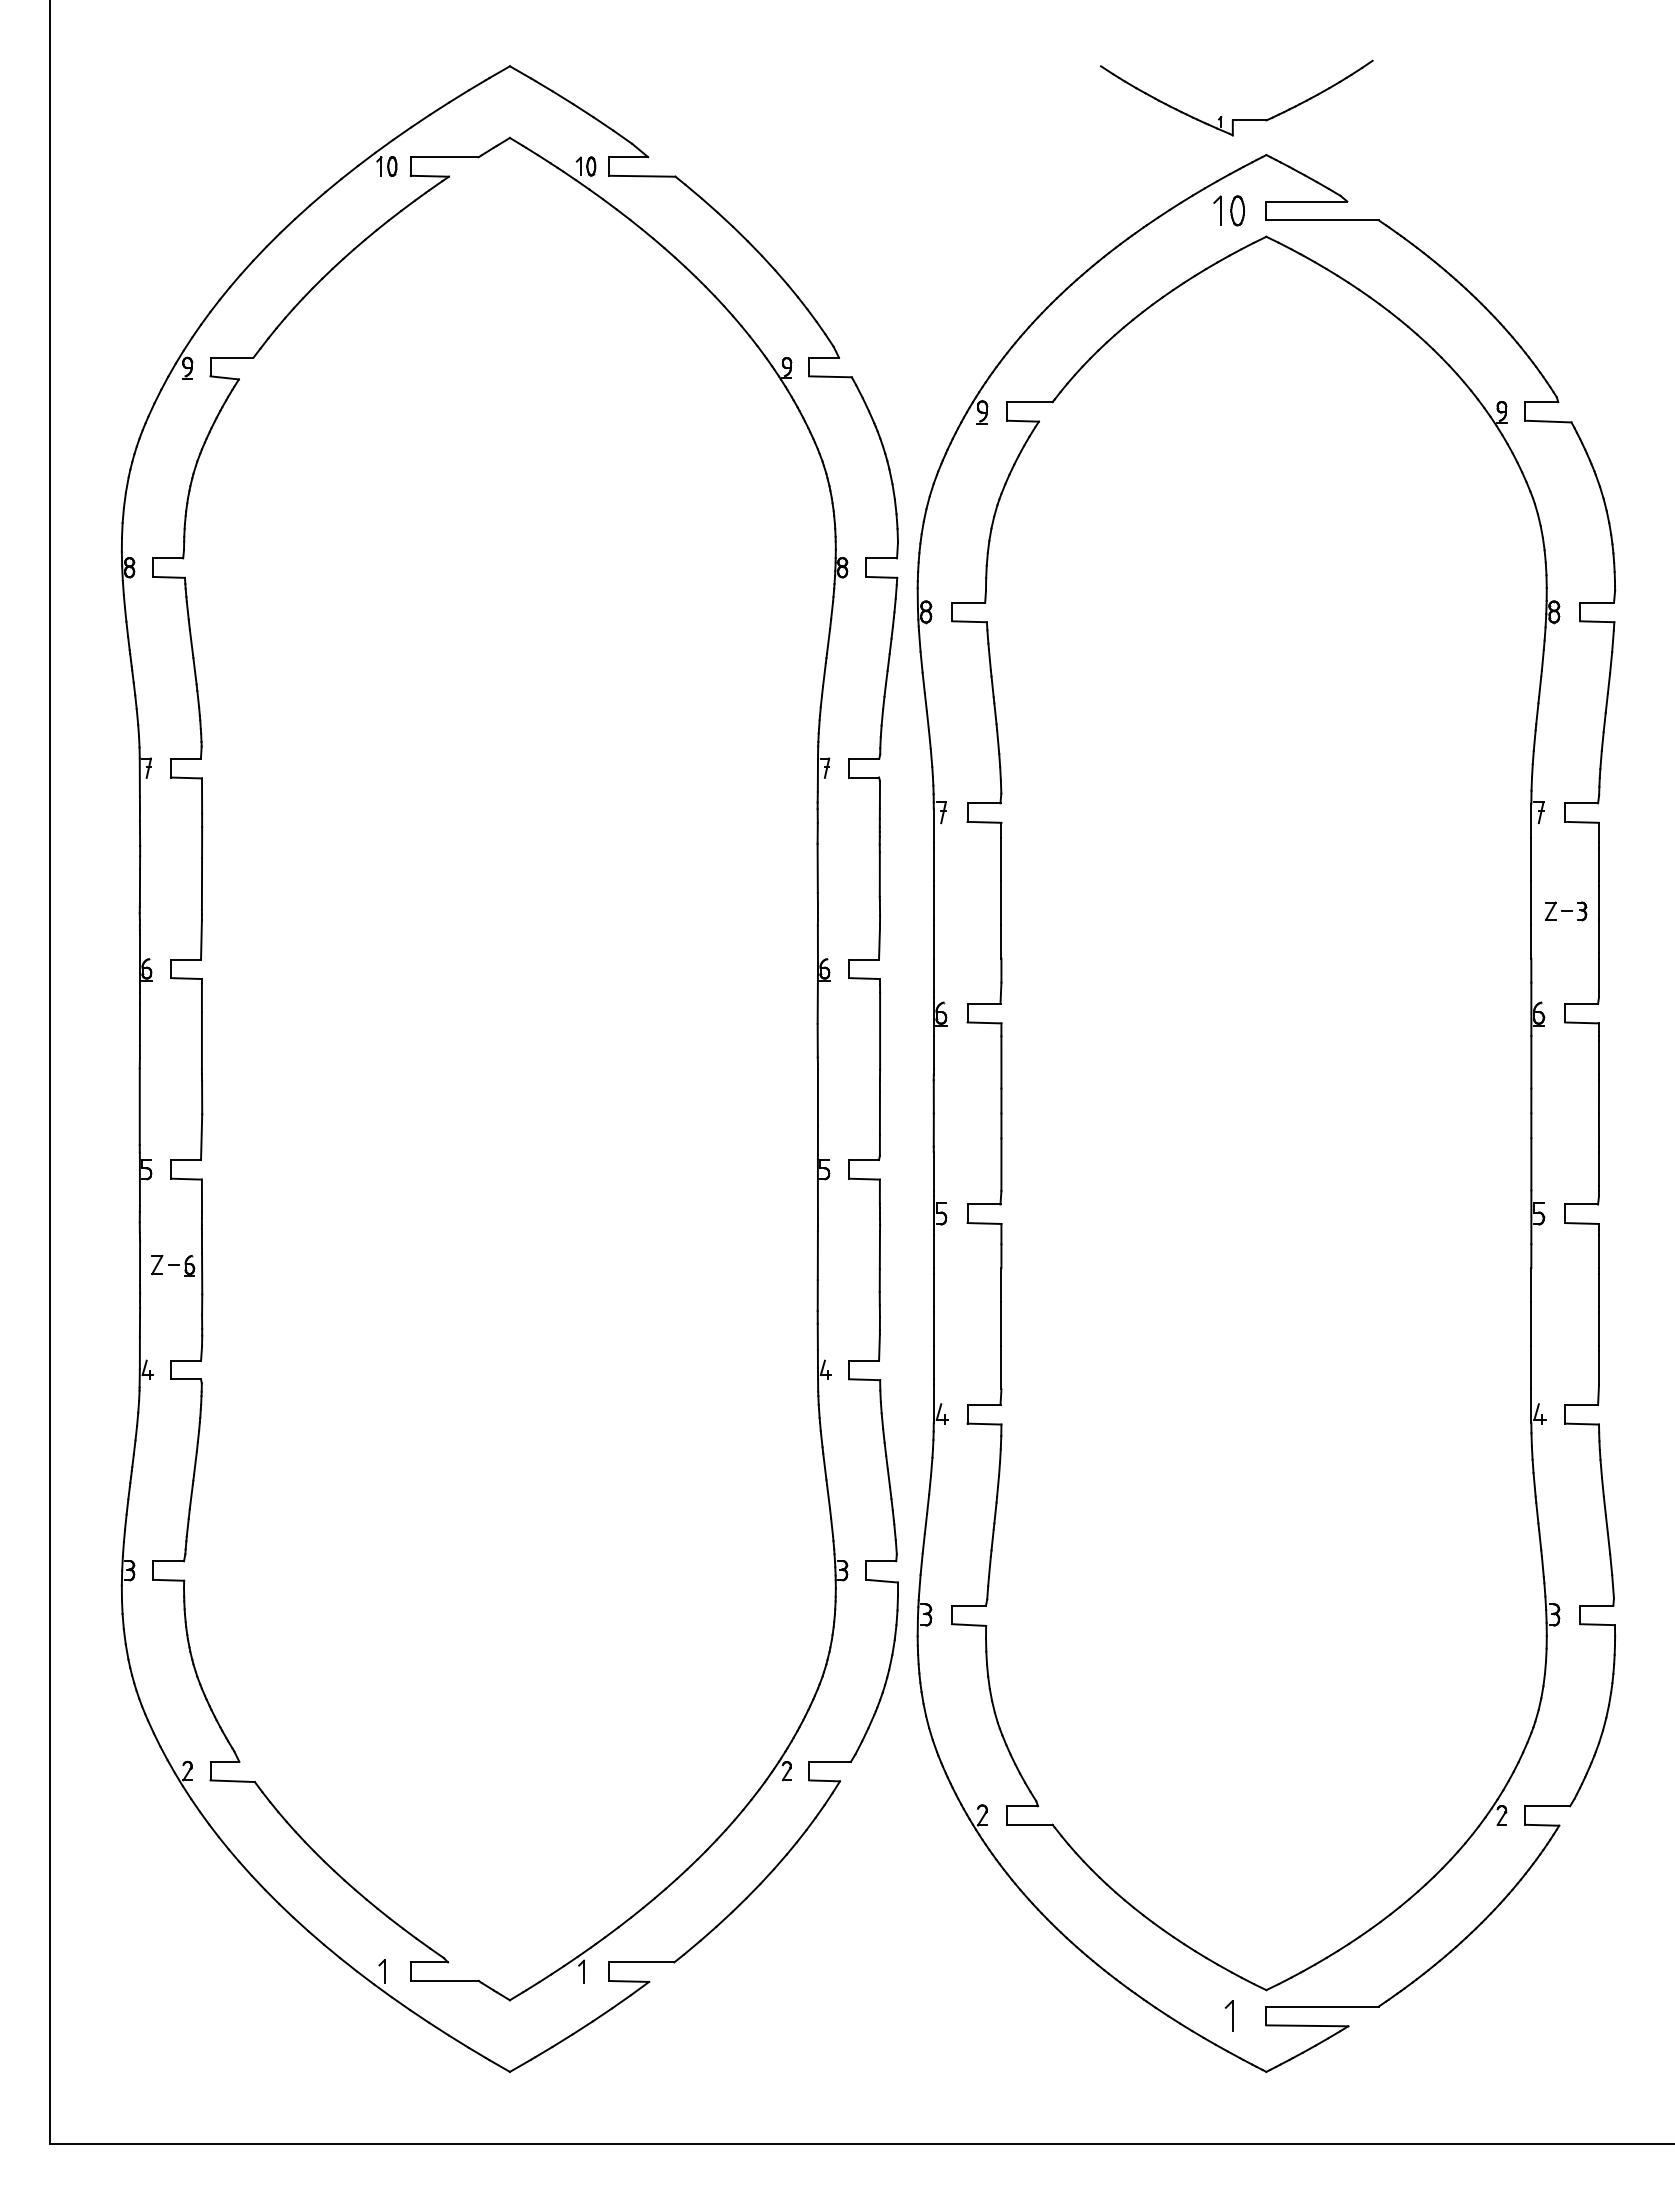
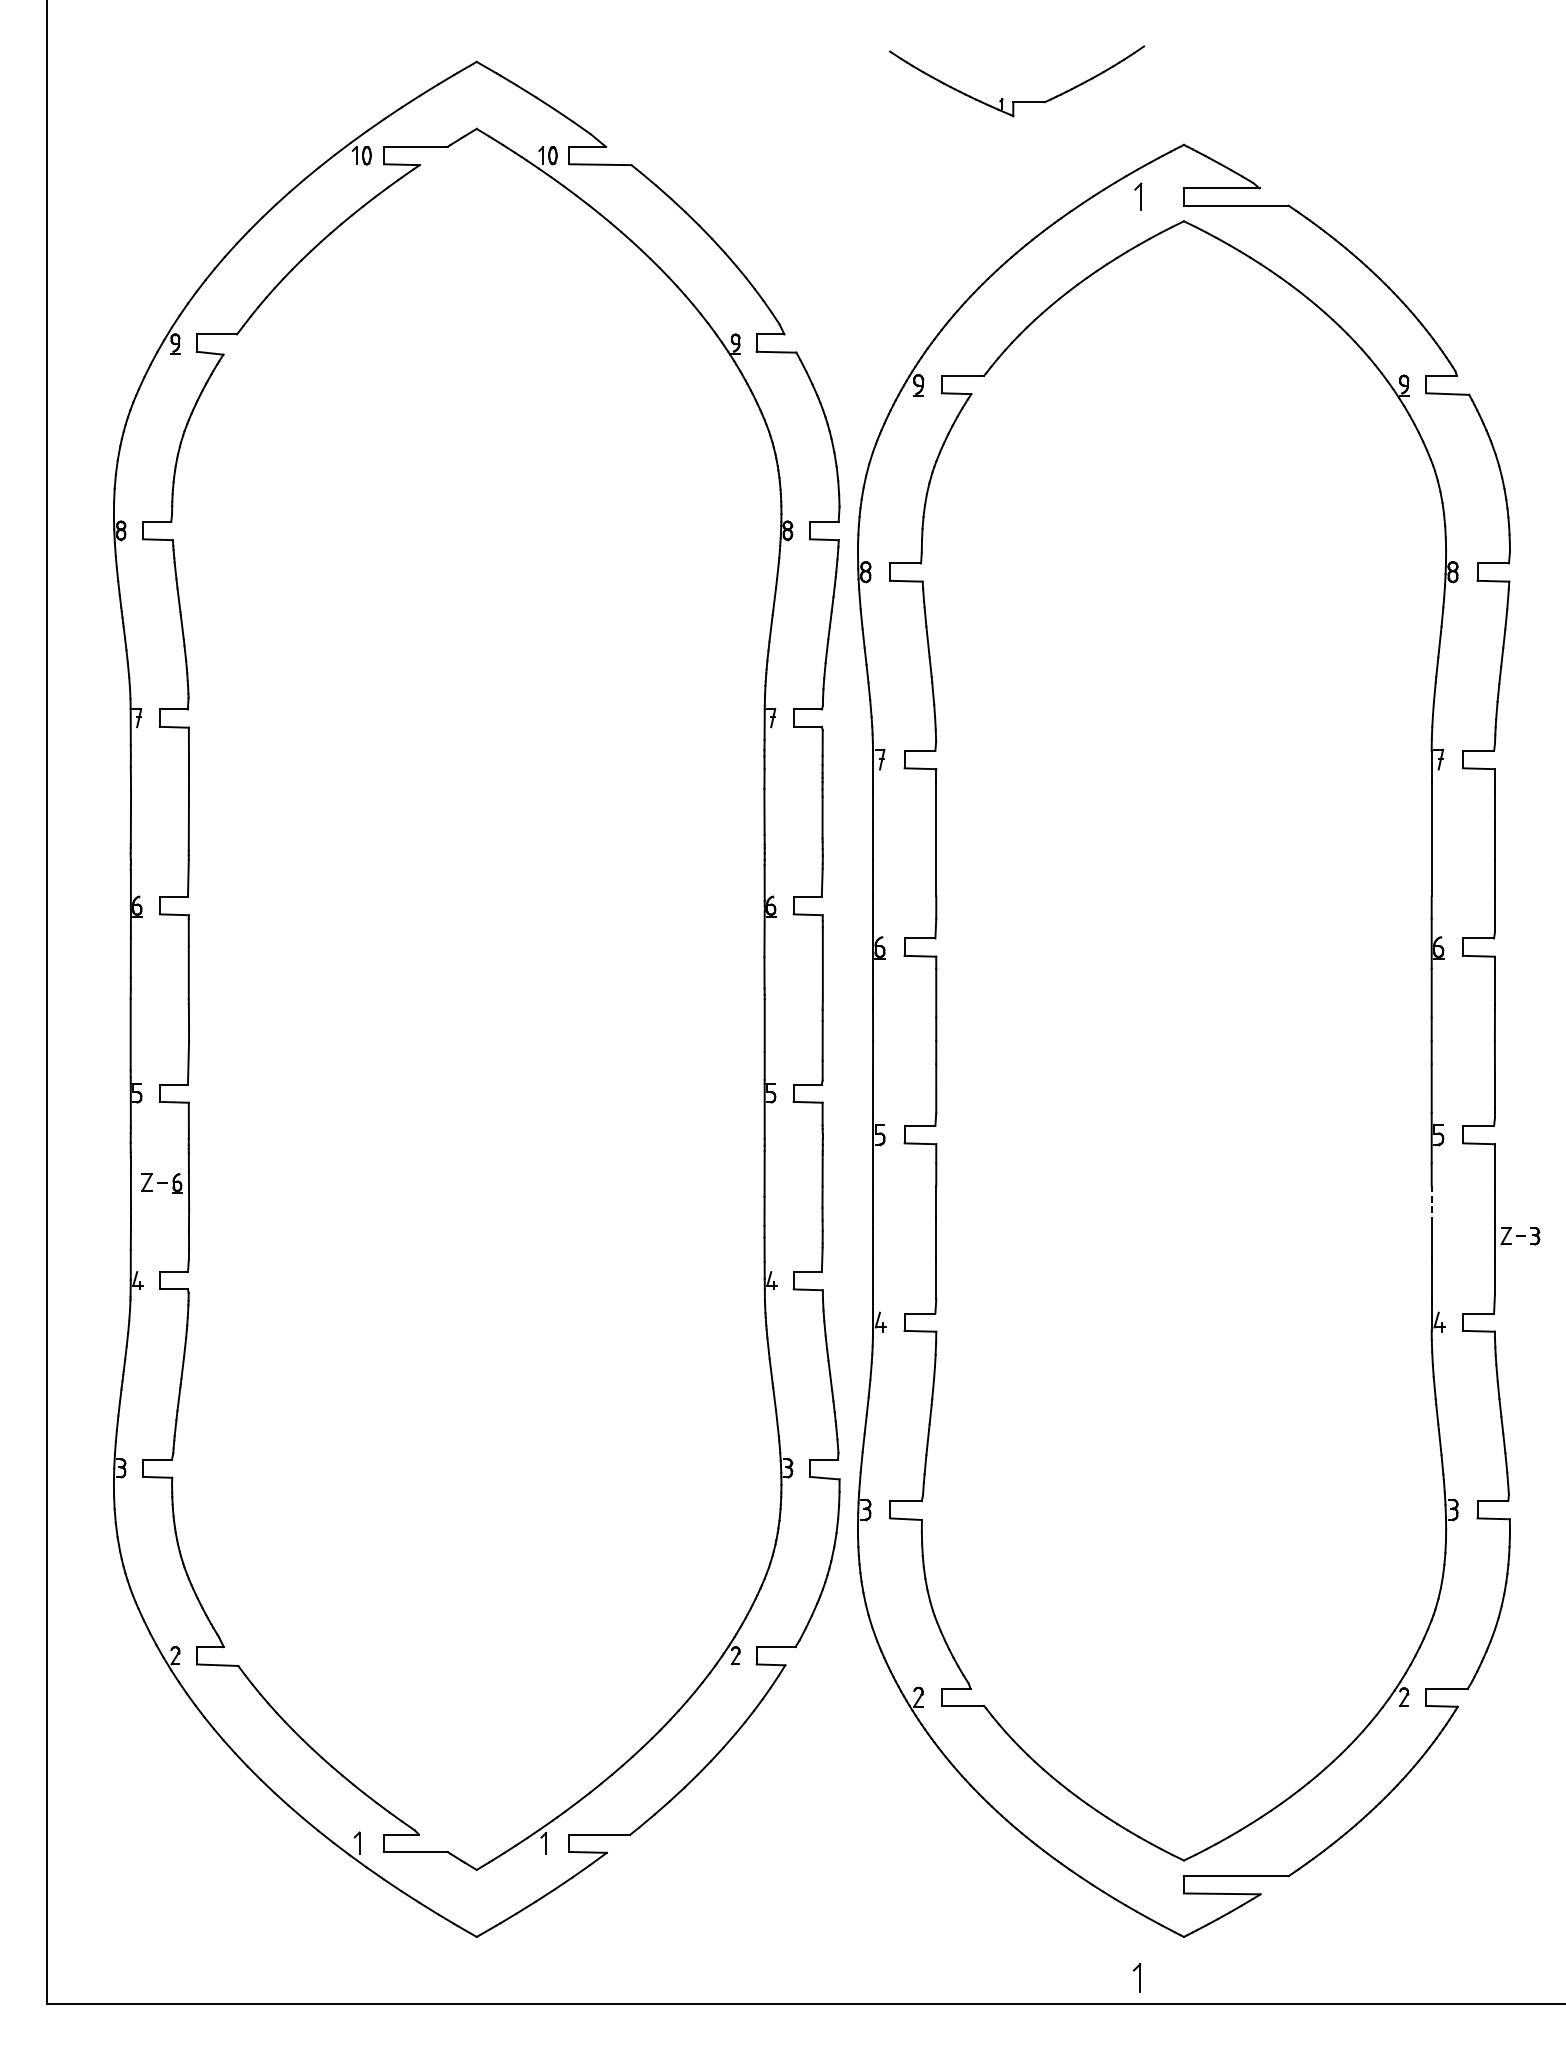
part: (1236, 119) -> (1016, 101), moved
part: (1237, 210) -> (1156, 196), removed
part: (1566, 911) -> (1520, 1236), moved
line: (1531, 1285) -> (1431, 1201), solid -> dashed
part: (1228, 2015) -> (1136, 1977), moved

